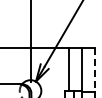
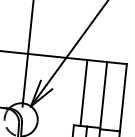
line: (95, 70) -> (123, 98), dashed -> solid

